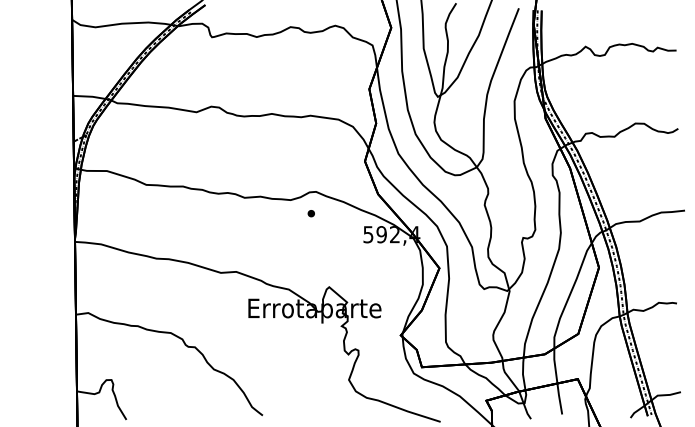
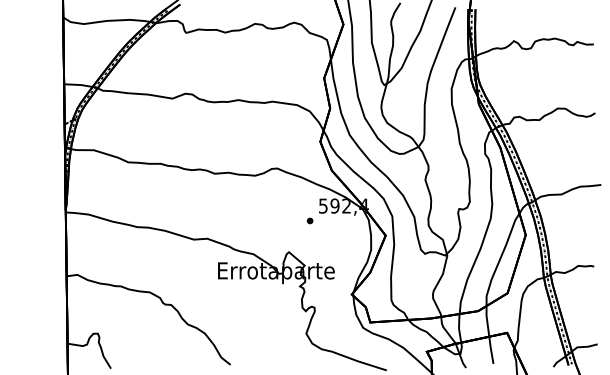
part: (310, 213) -> (309, 220), moved

